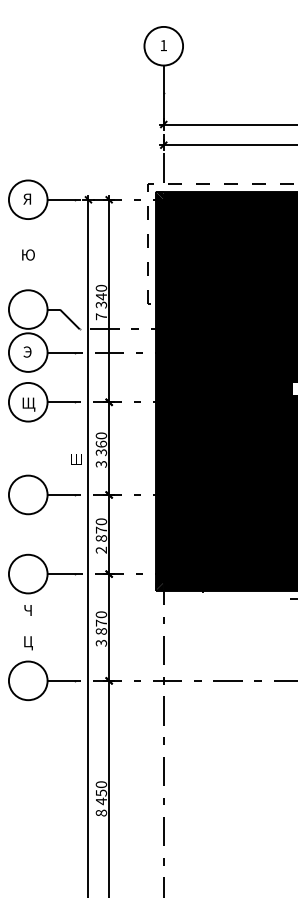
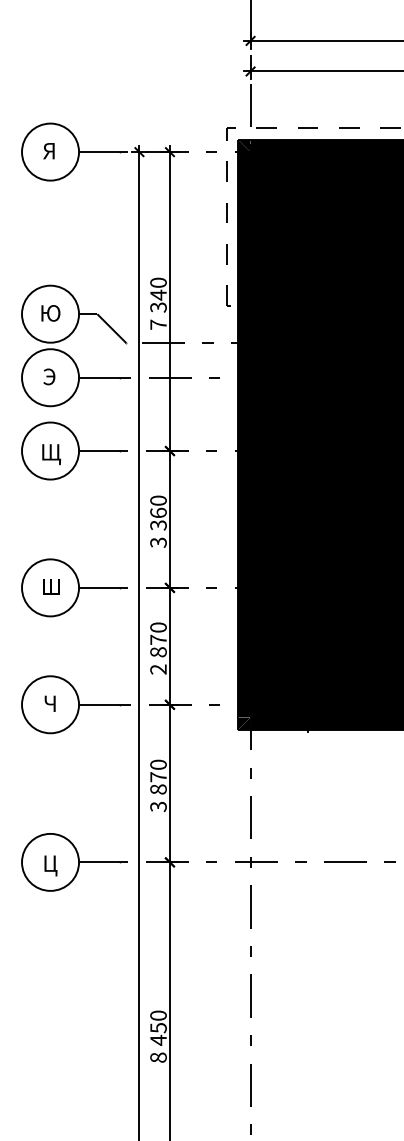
text: (28, 254) -> (50, 312), moved
text: (76, 459) -> (50, 587), moved
text: (27, 610) -> (49, 703), moved
text: (28, 643) -> (50, 866), moved

